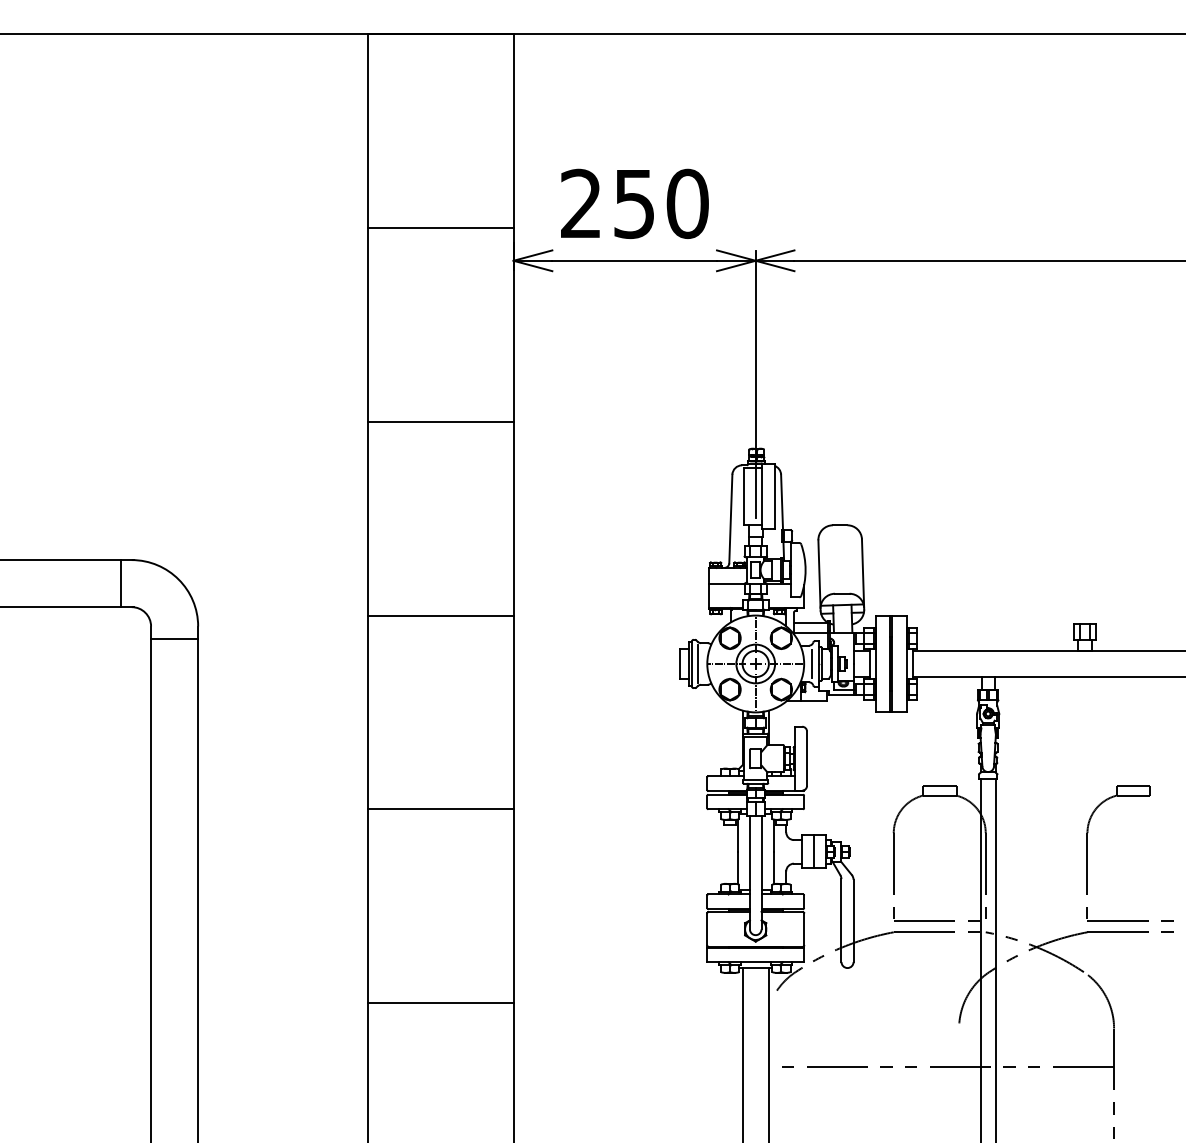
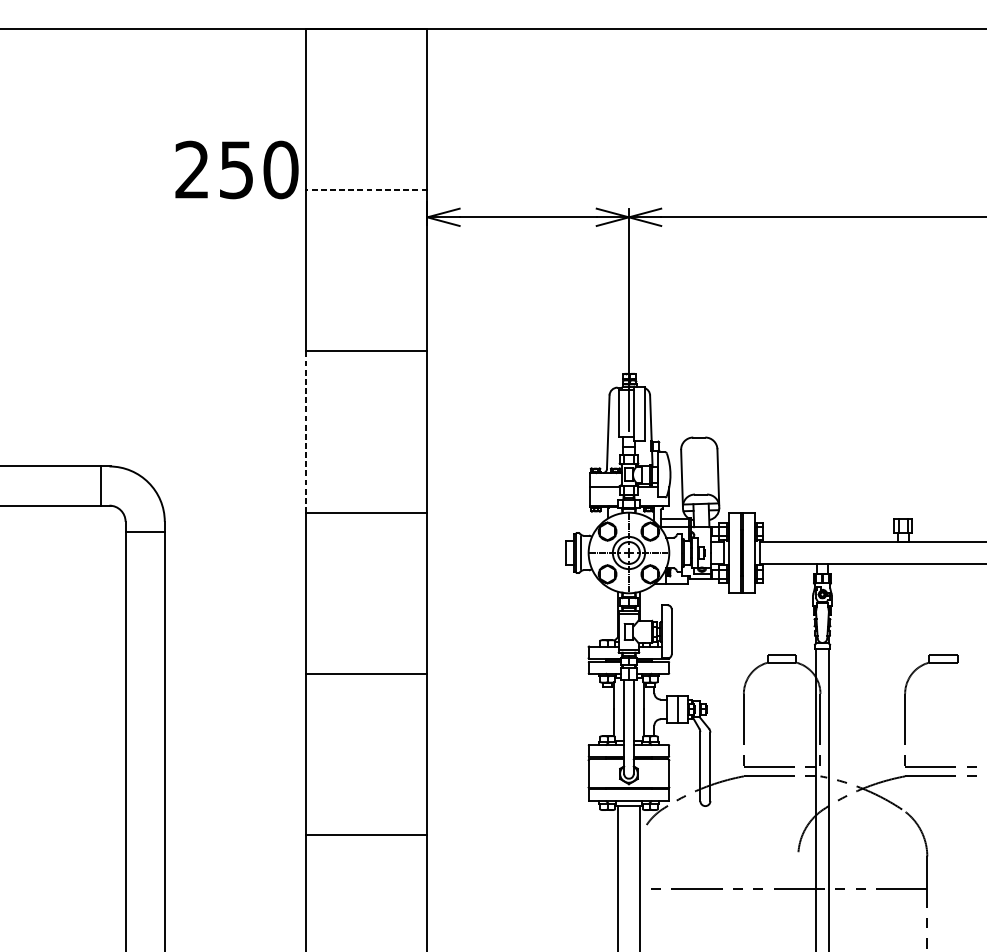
text: (634, 203) -> (236, 169), moved
line: (440, 228) -> (366, 190), solid -> dashed
line: (368, 518) -> (306, 431), solid -> dashed
line: (811, 663) -> (675, 552), removed

